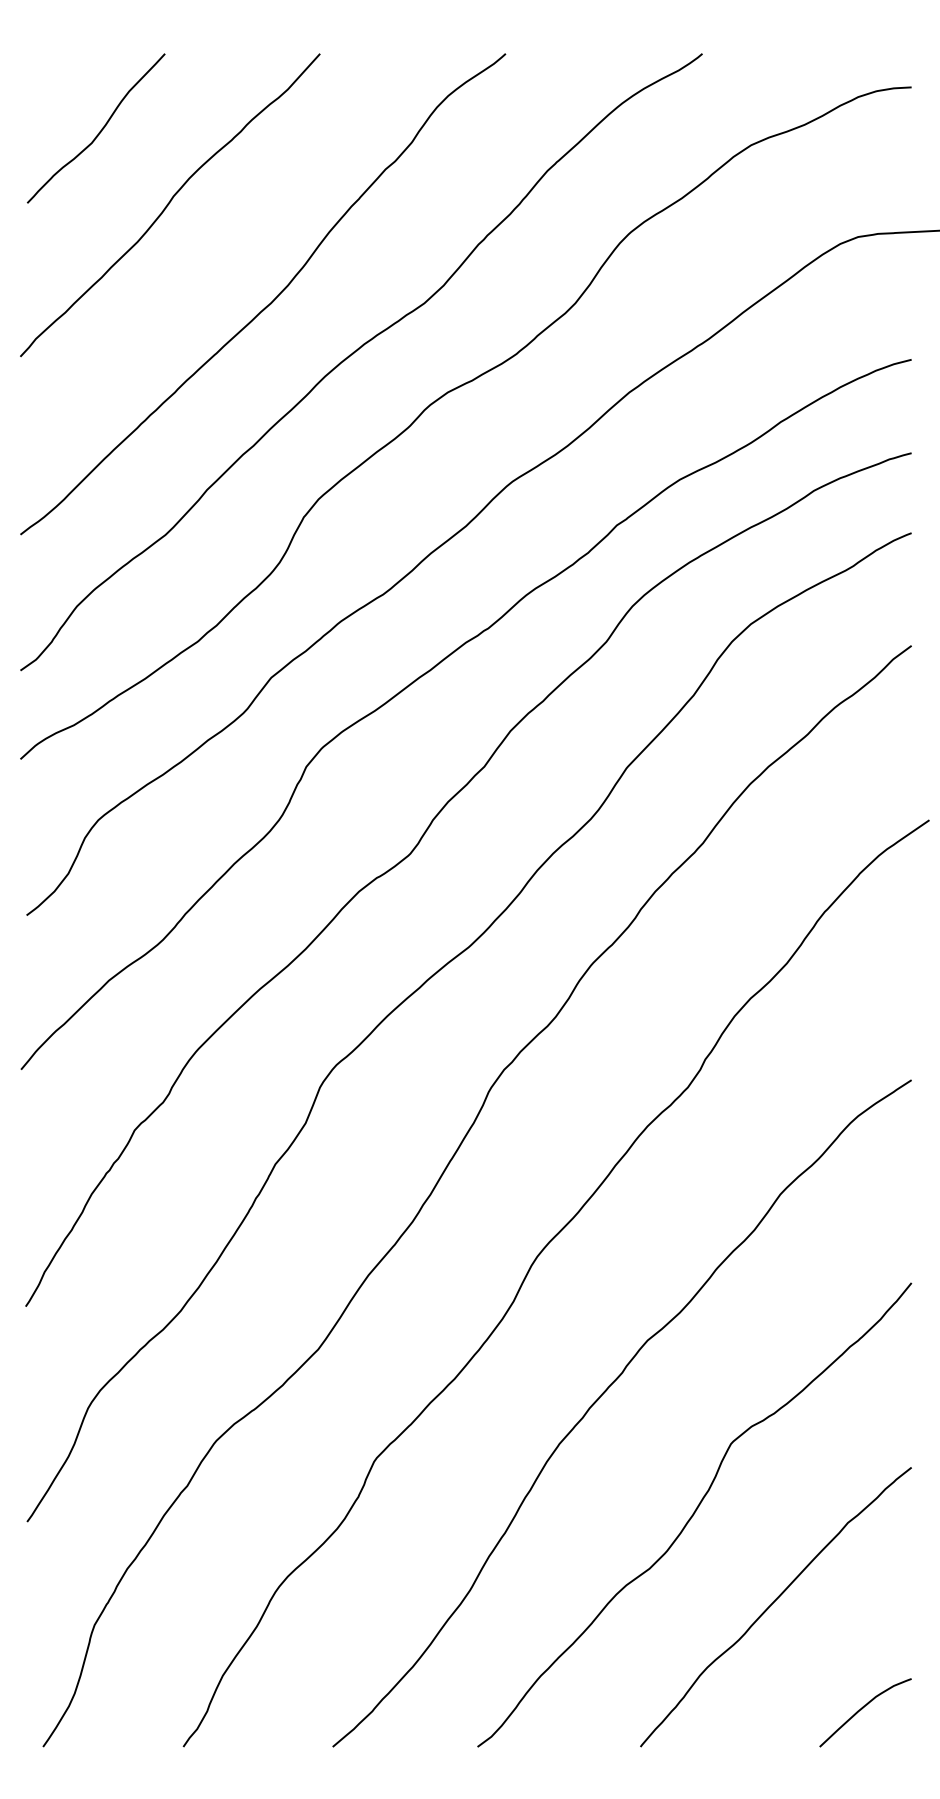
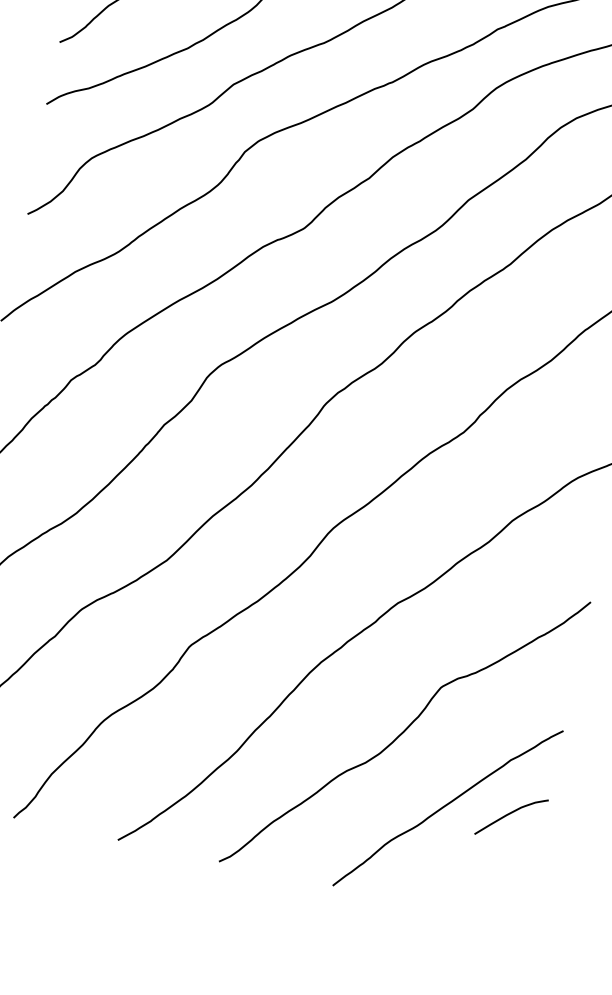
curve: (862, 1709) -> (509, 814), moved

